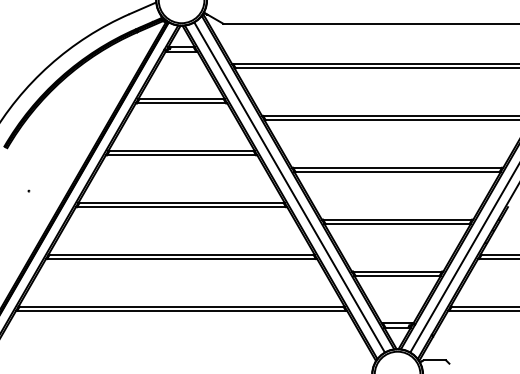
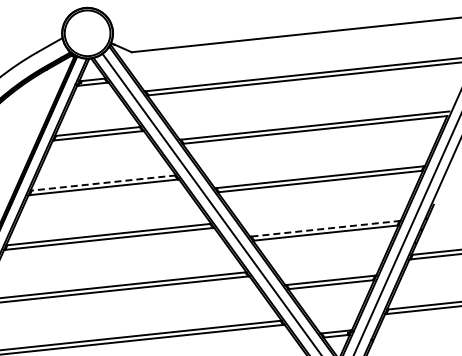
line: (181, 150) -> (103, 182), solid -> dashed
line: (397, 219) -> (325, 228), solid -> dashed

